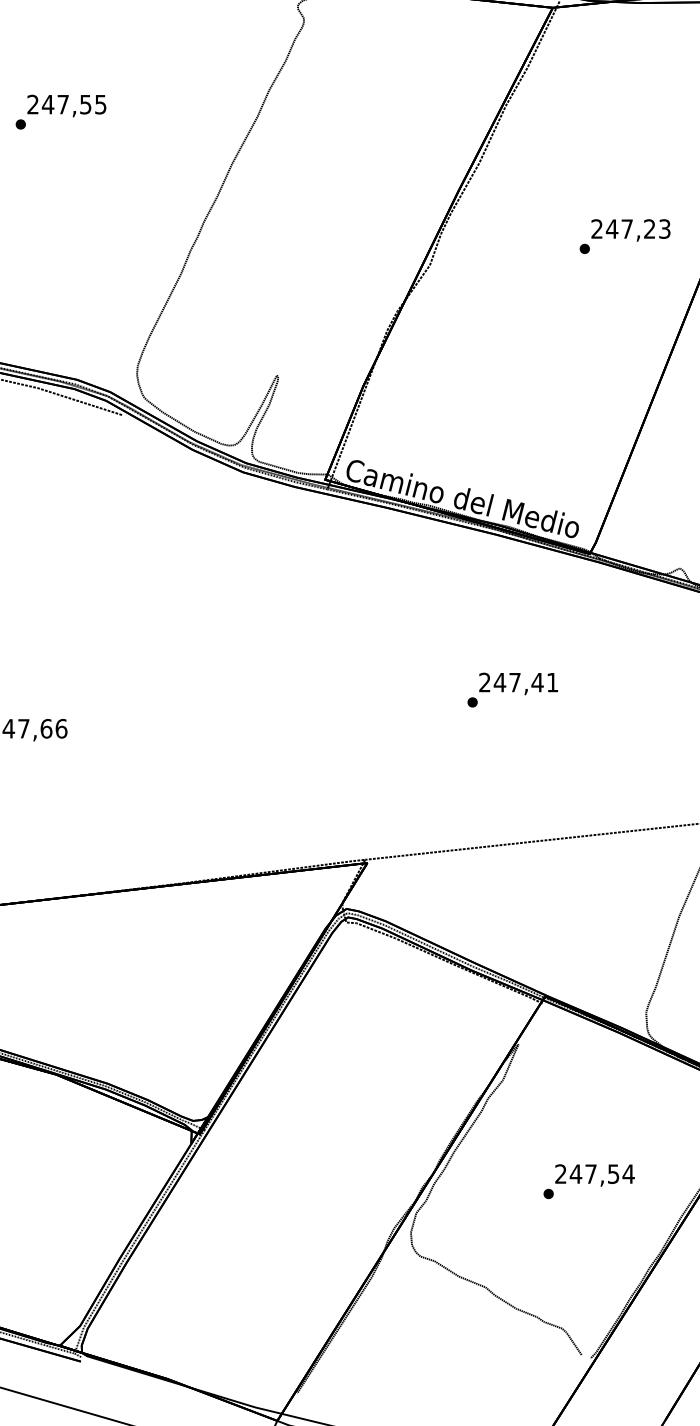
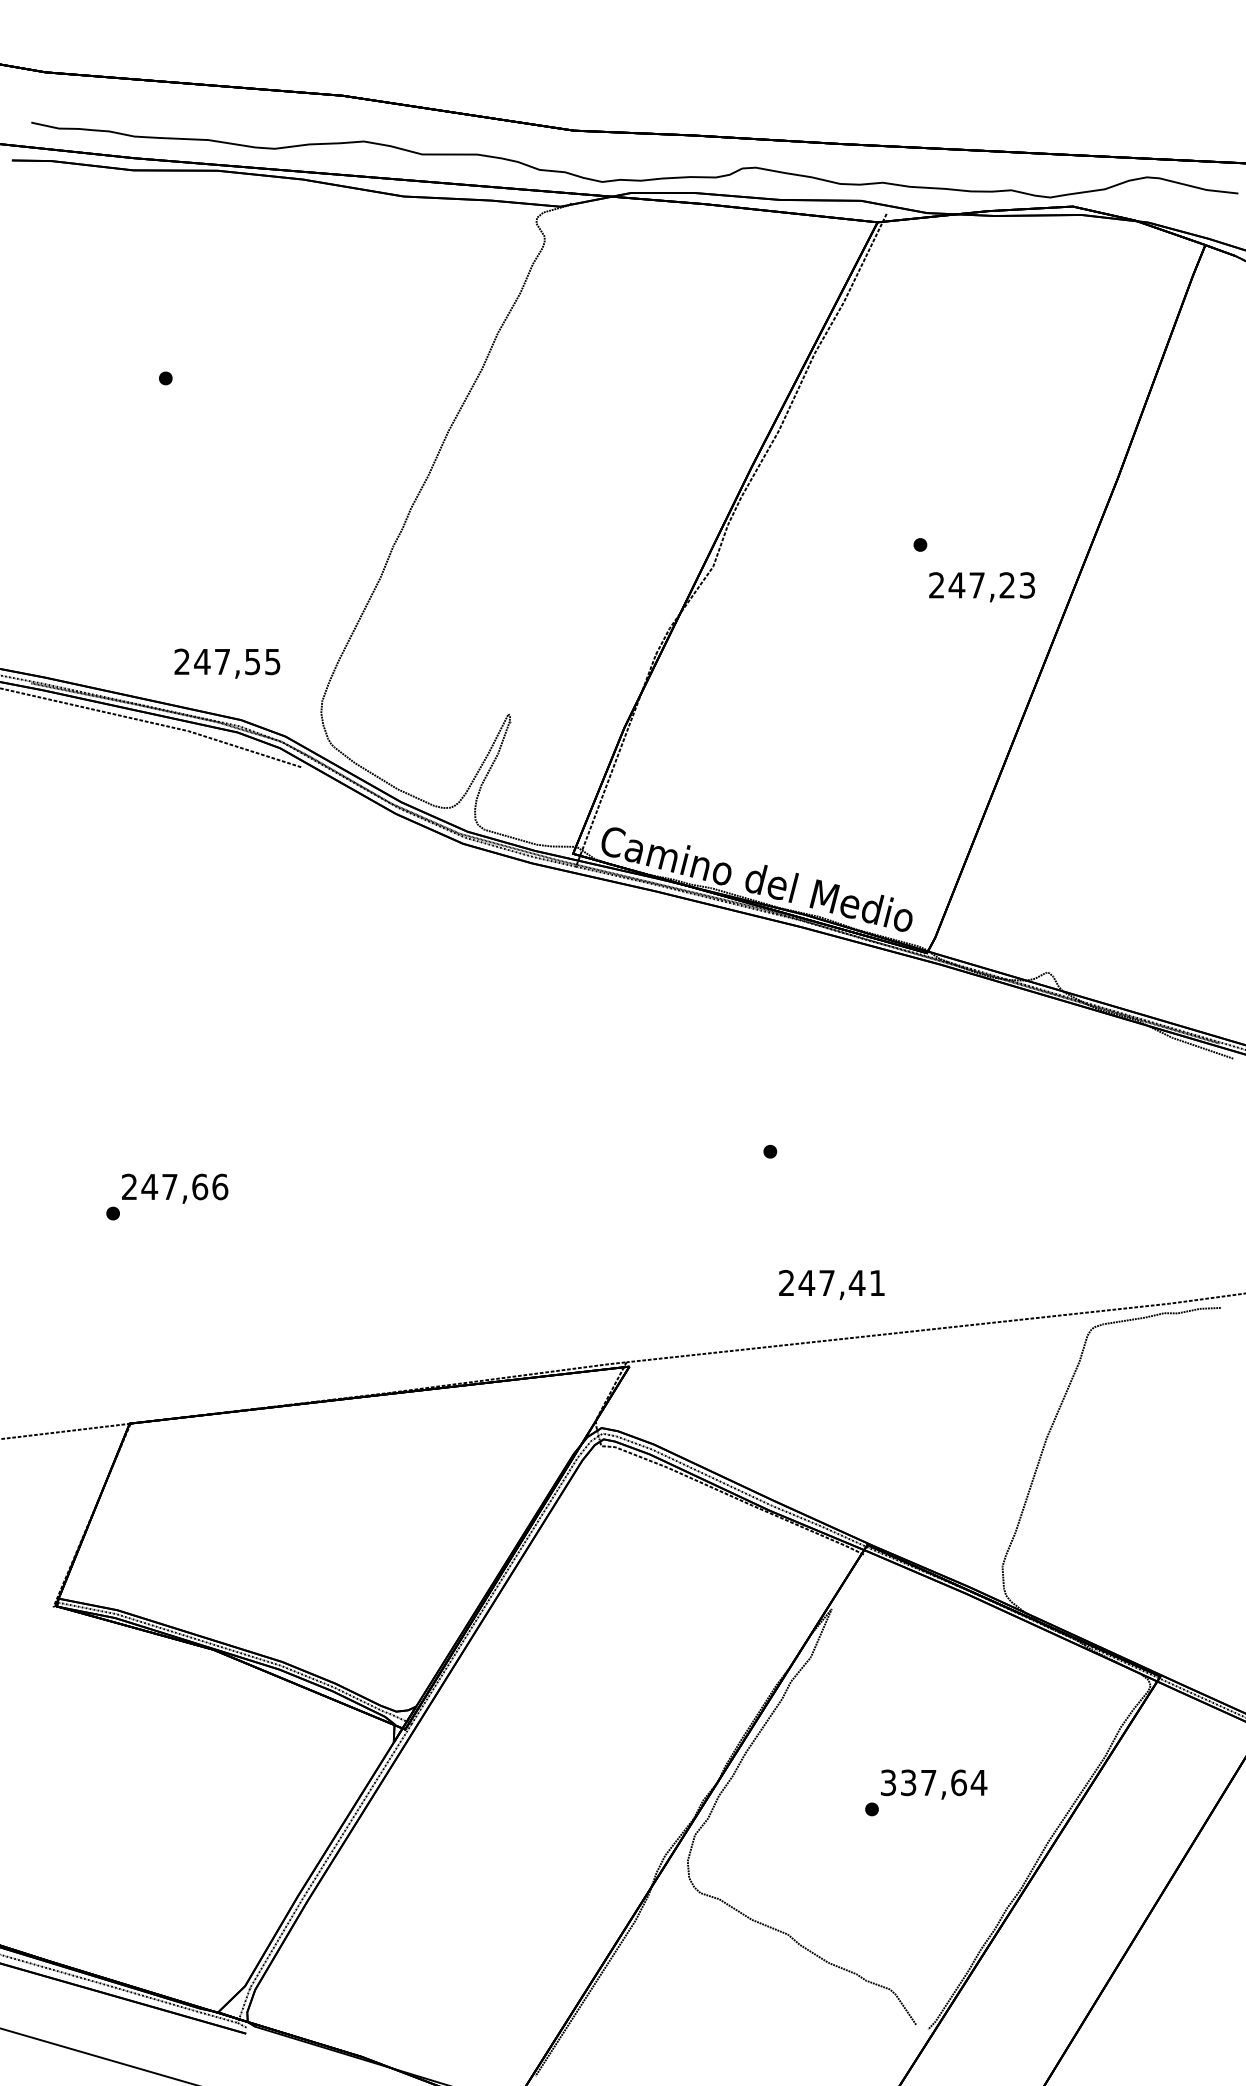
text: (66, 105) -> (227, 663), moved
text: (630, 230) -> (981, 587), moved
text: (518, 683) -> (831, 1284), moved
text: (587, 1173) -> (923, 1782), 247,54 -> 337,64

